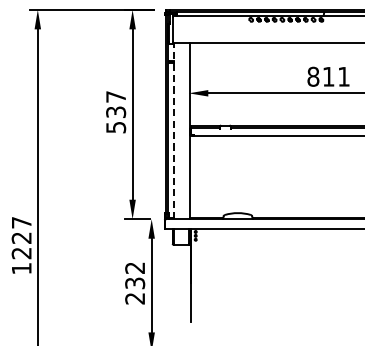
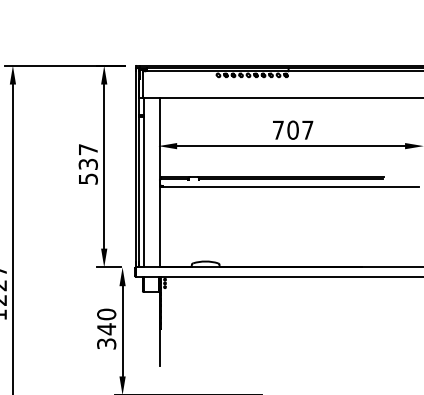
text: (328, 76) -> (292, 129), 811 -> 707
line: (173, 131) -> (143, 182), dashed -> solid
text: (134, 282) -> (106, 328), 232 -> 340

